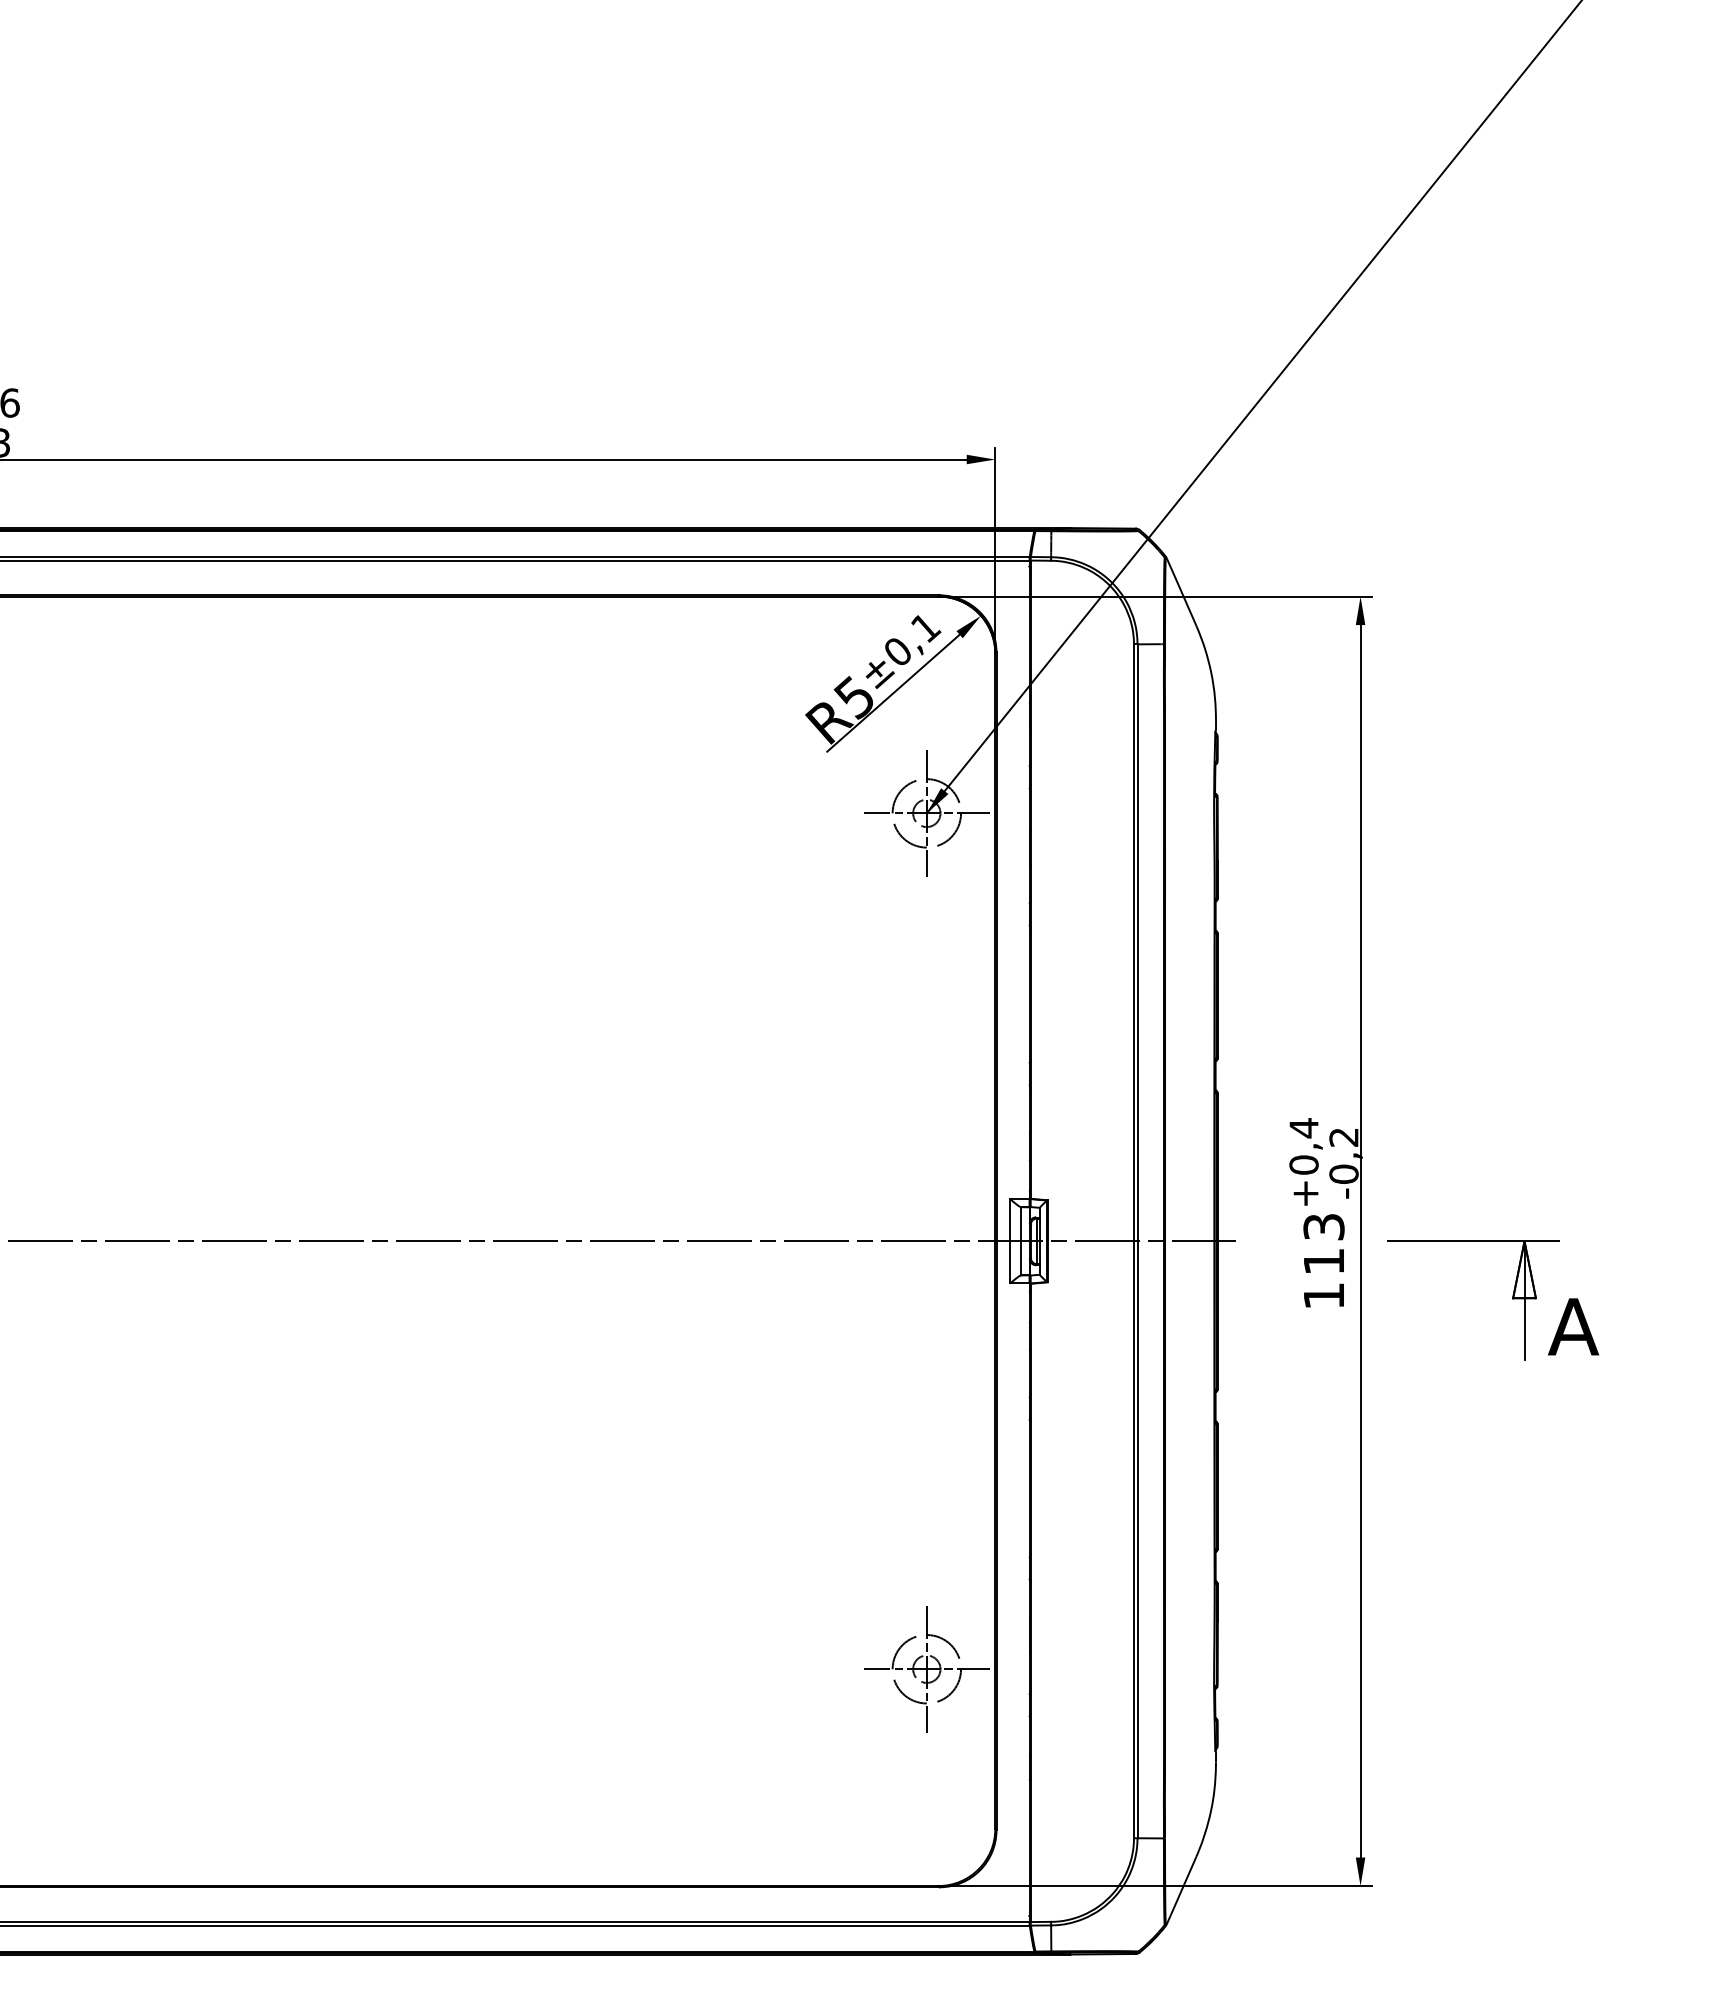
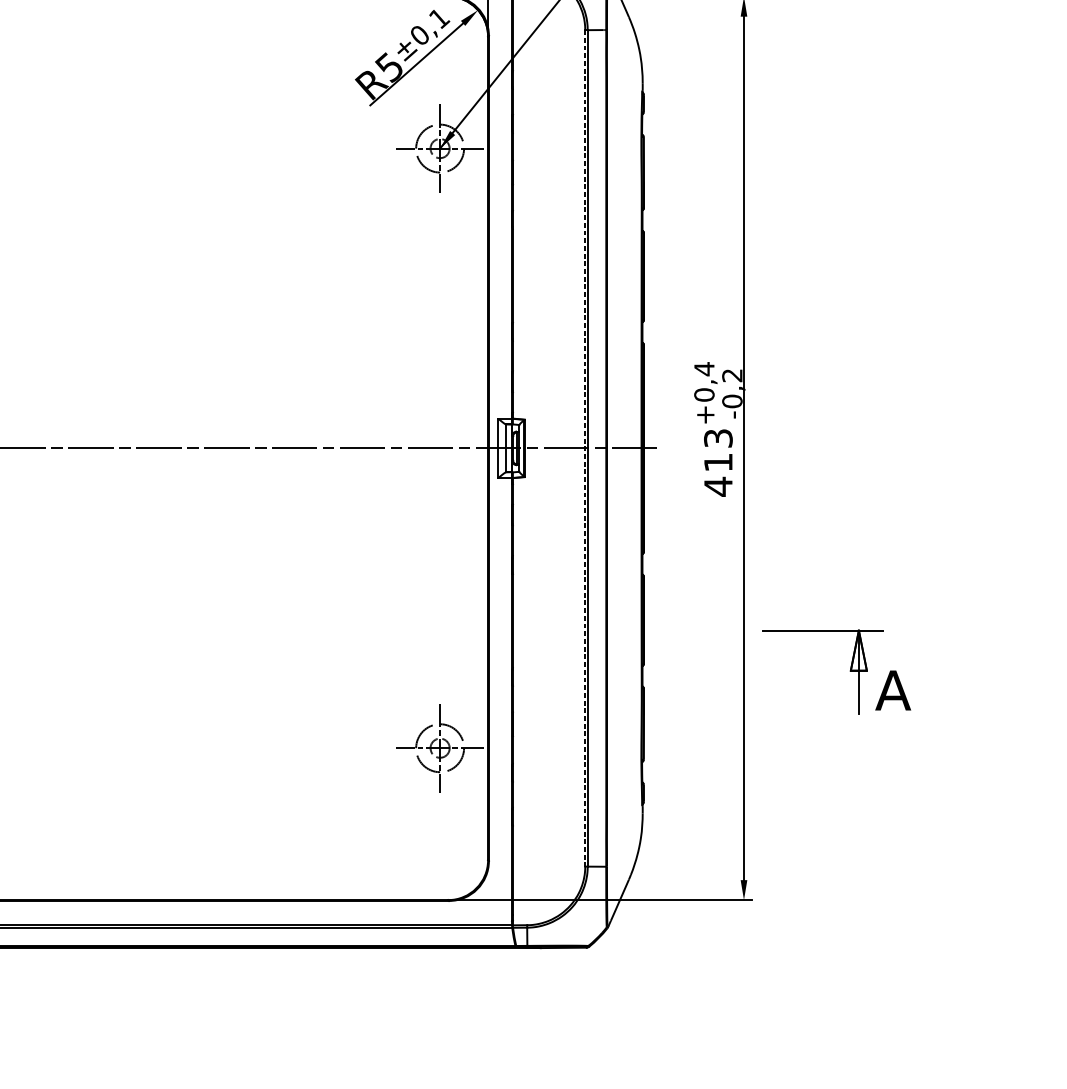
line: (1133, 1241) -> (584, 448), solid -> dashed
text: (1323, 1295) -> (718, 486), 113 -> 413
part: (1512, 1299) -> (850, 671), moved

